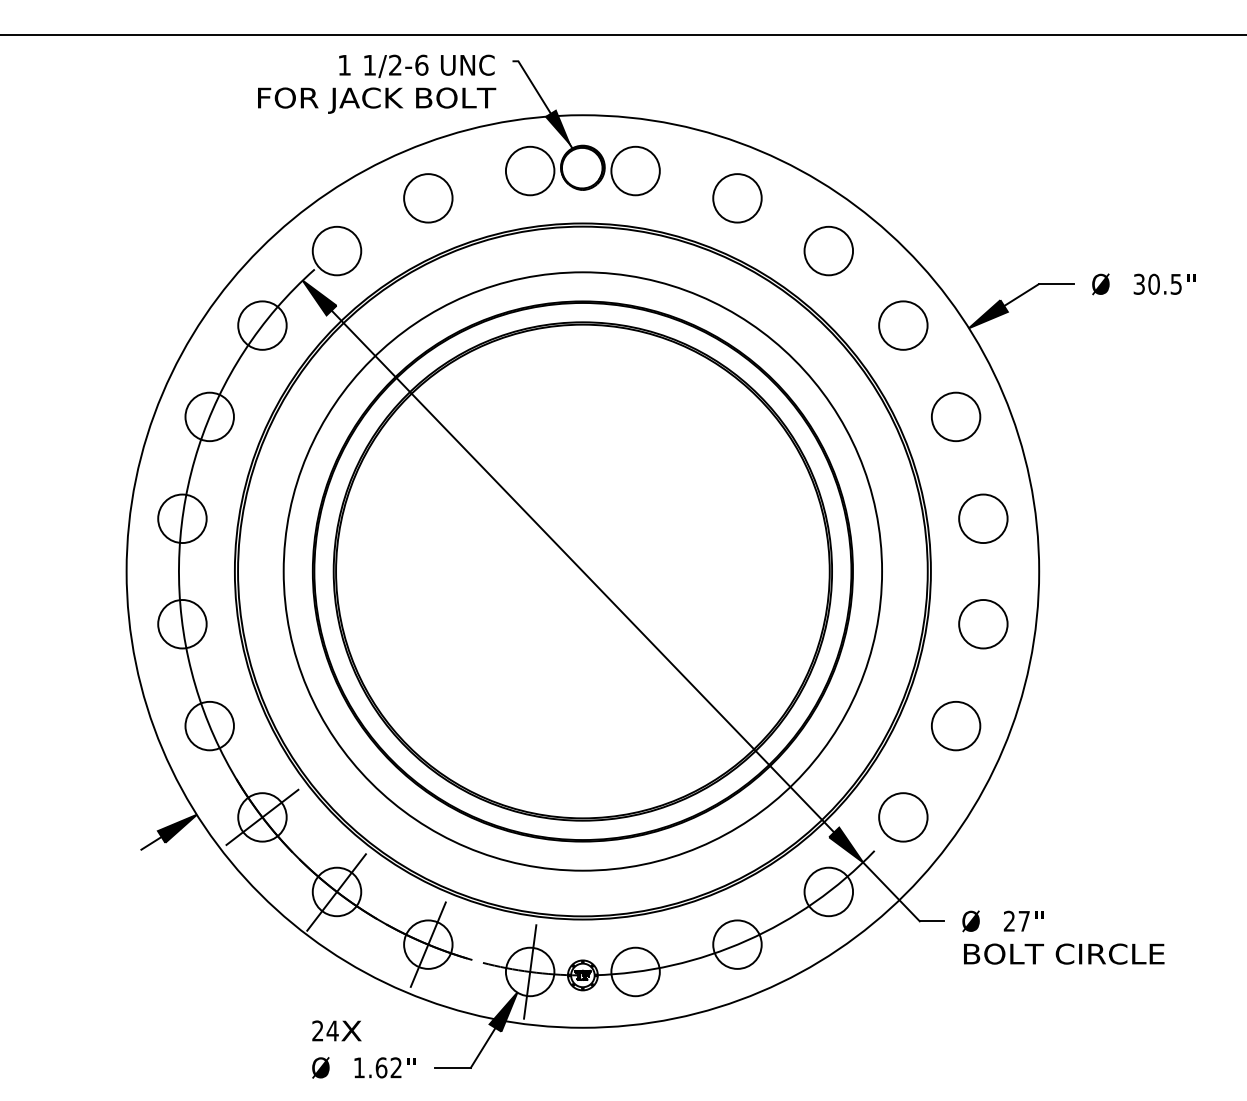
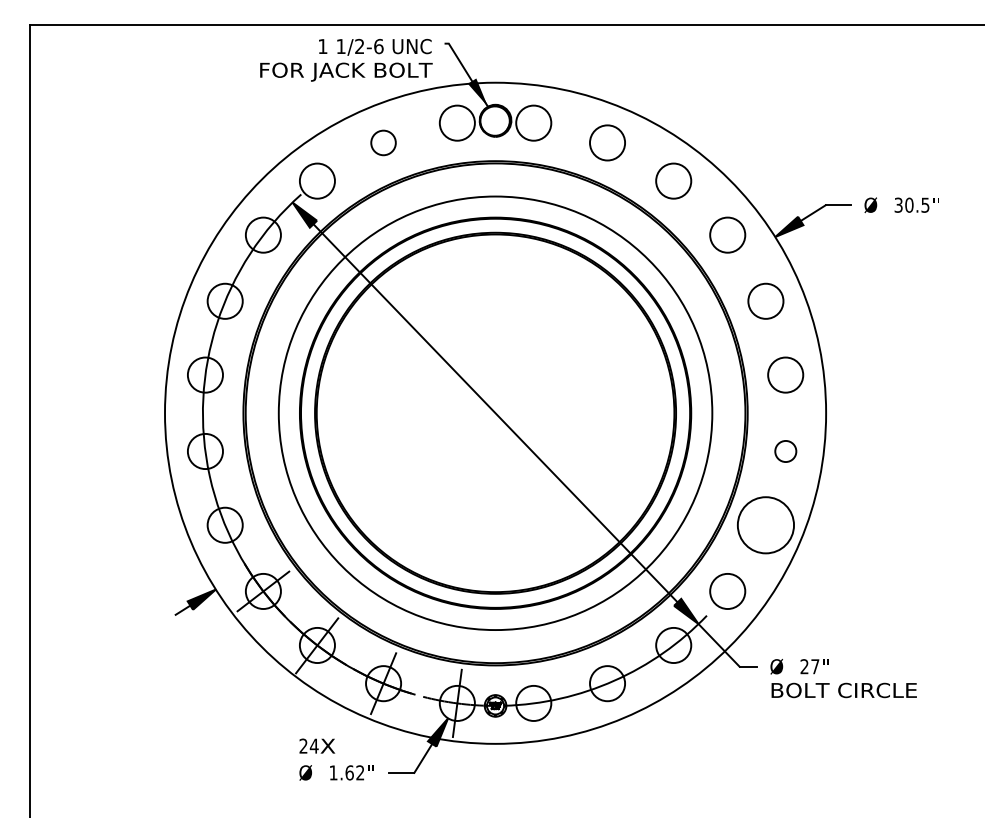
circle: (428, 197) -> (383, 142), size x0.7
circle: (983, 624) -> (785, 451), size x0.6
circle: (955, 724) -> (765, 524), size x1.6

